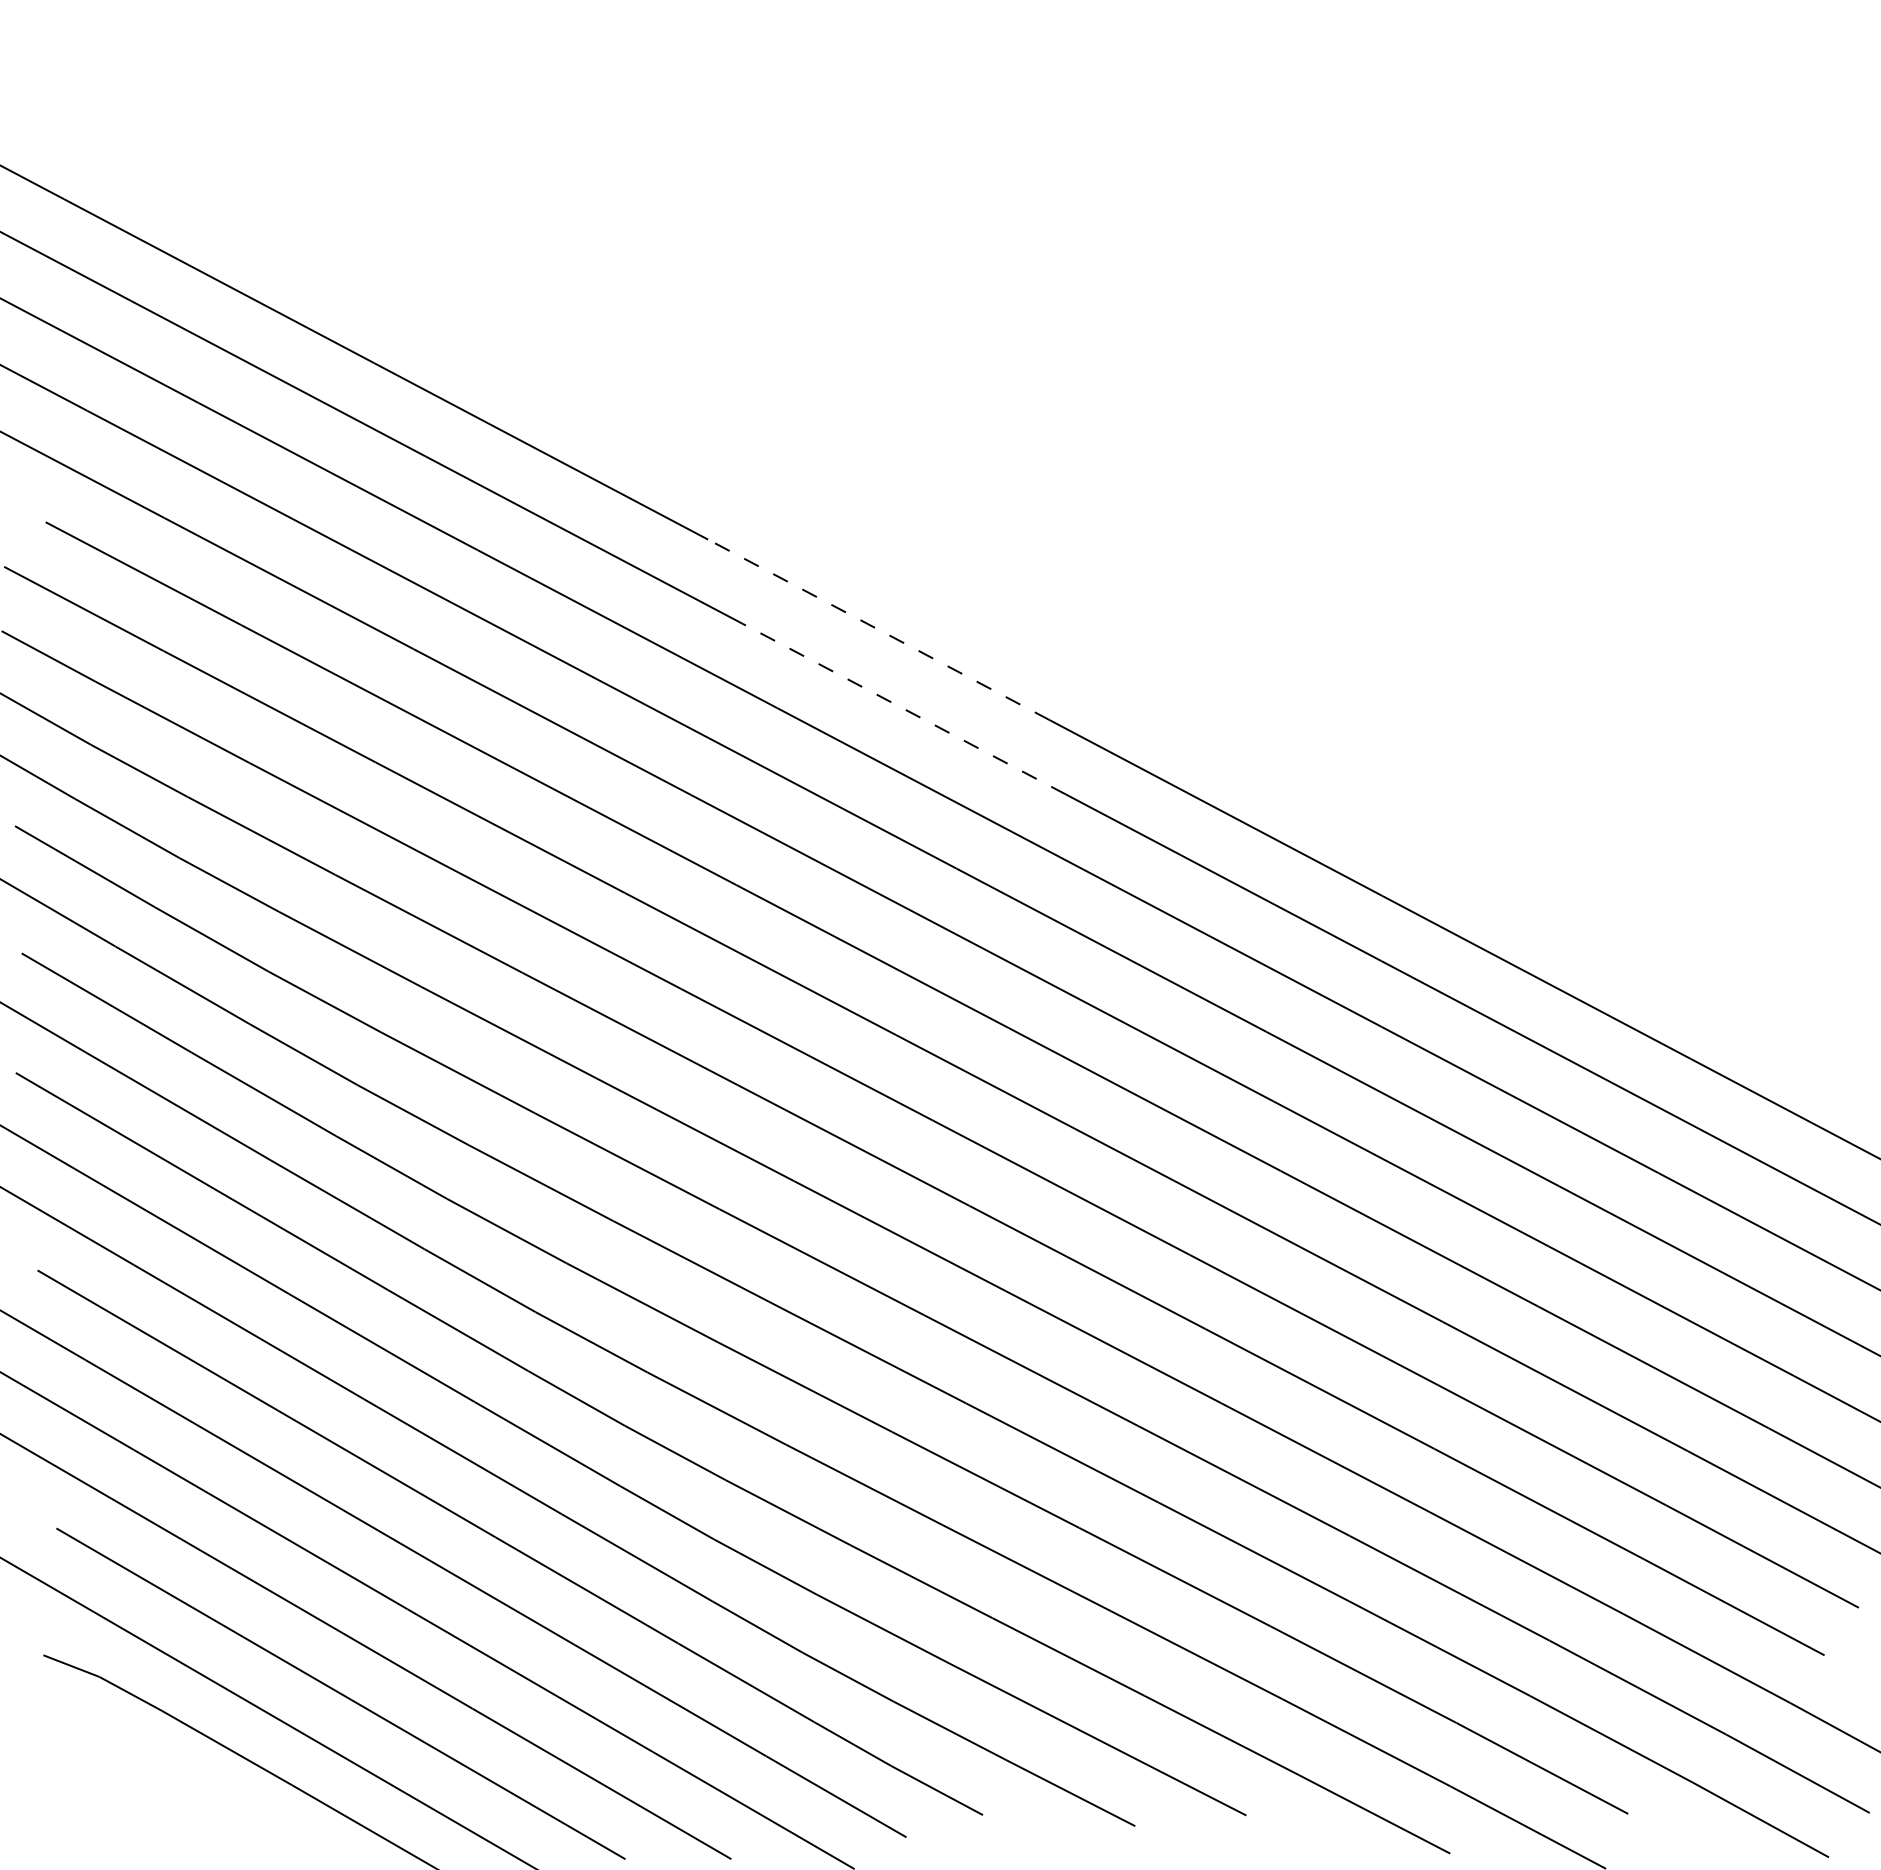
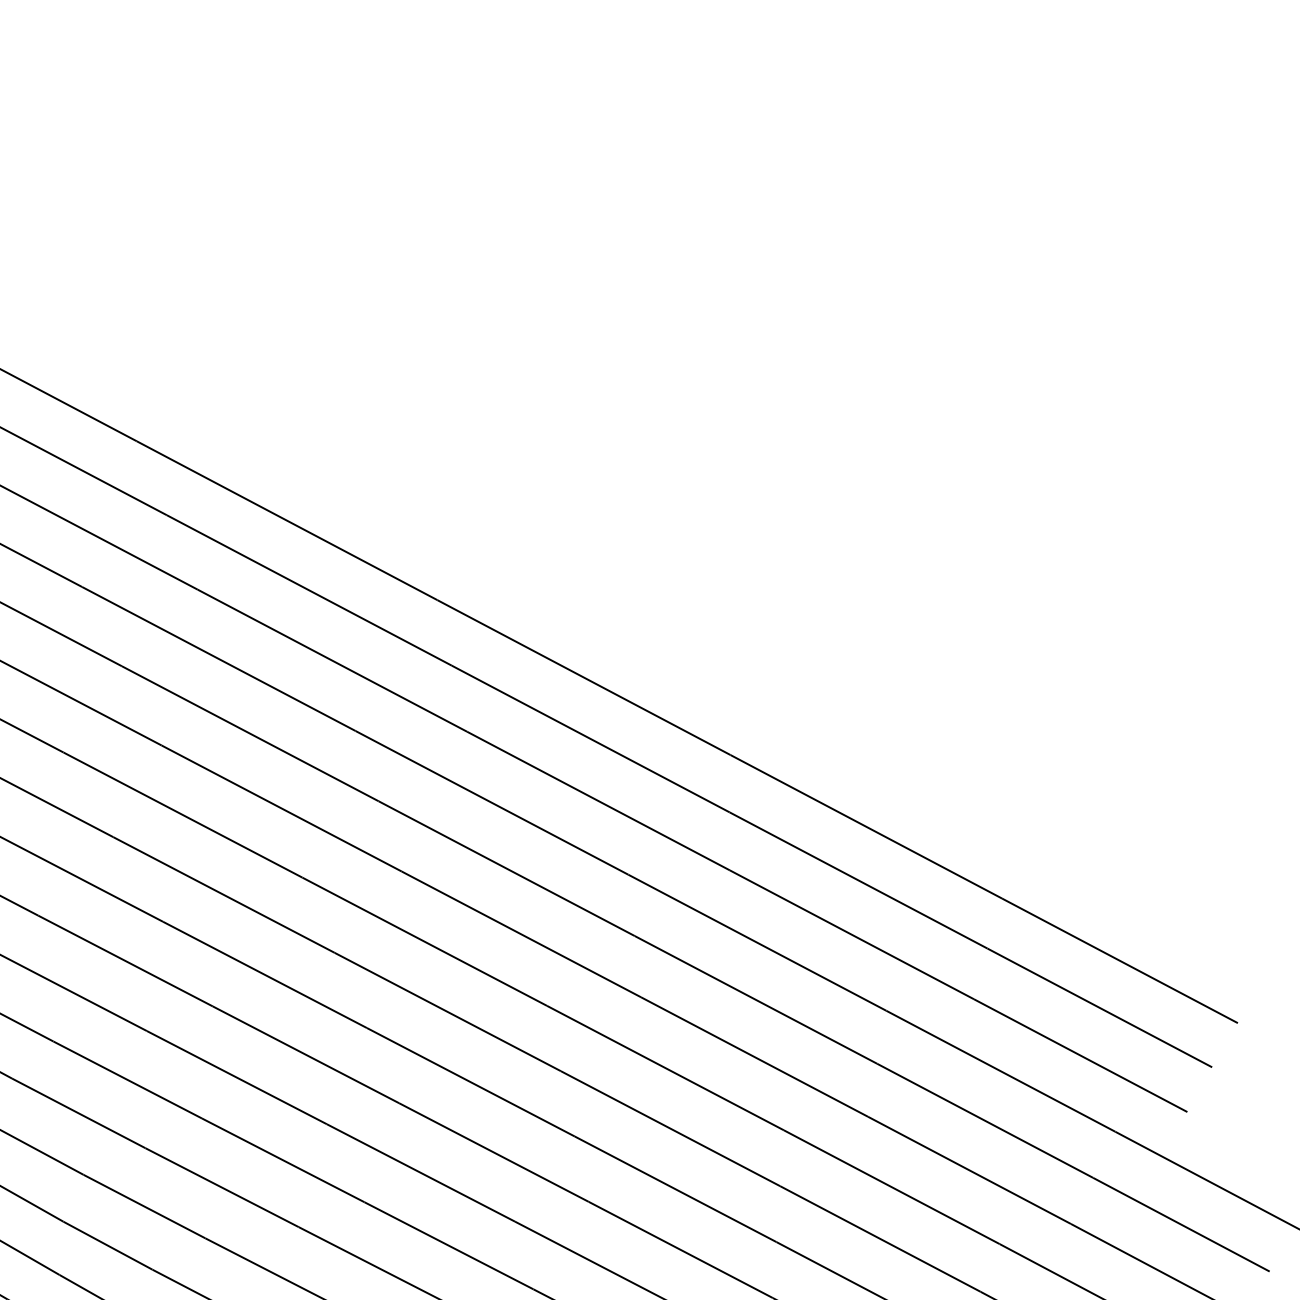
line: (878, 629) -> (286, 520), dashed -> solid
line: (903, 708) -> (308, 590), dashed -> solid

